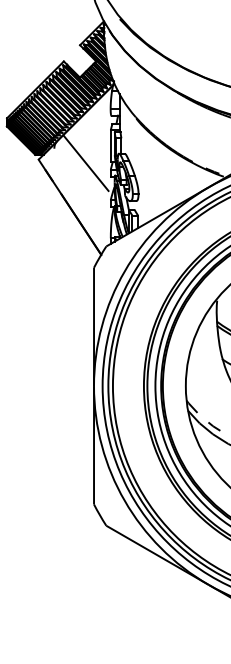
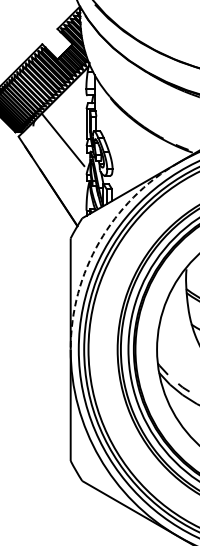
arc: (124, 271) -> (99, 241), solid -> dashed

